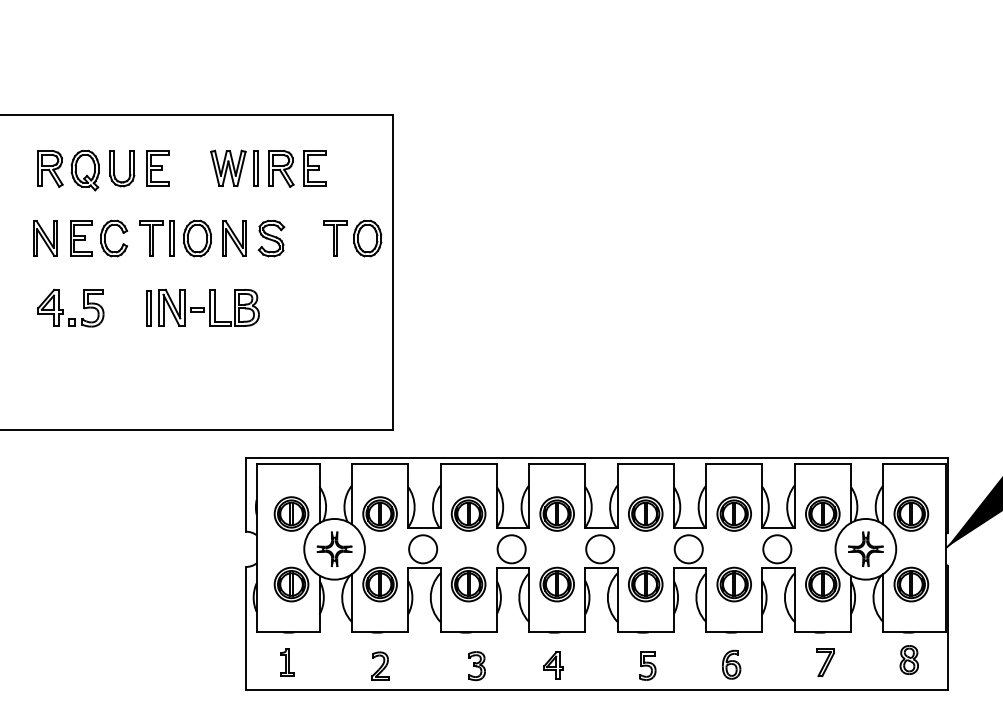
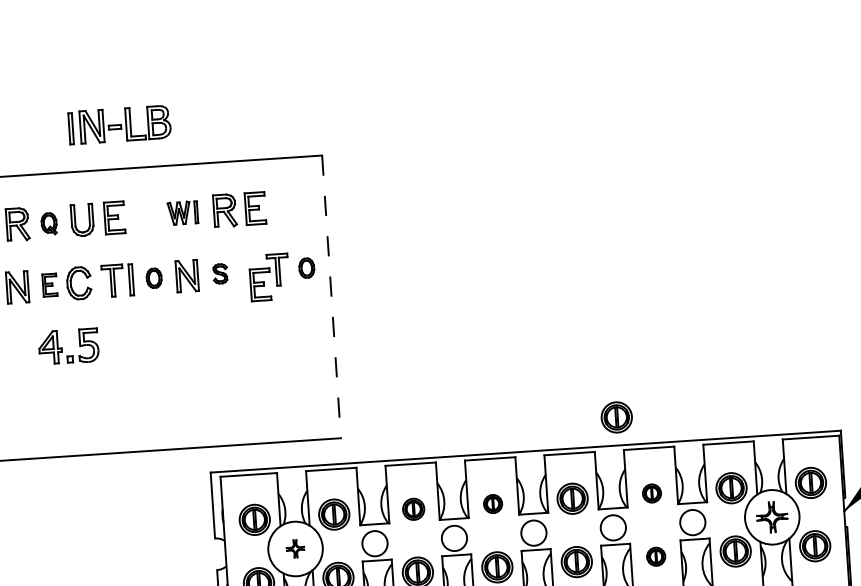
part: (234, 167) -> (182, 212), size x0.7
part: (84, 170) -> (48, 223), size x0.6
part: (81, 238) -> (49, 285), size x0.7
part: (197, 238) -> (154, 278), size x0.6
part: (271, 238) -> (220, 273), size x0.6
part: (367, 238) -> (306, 268), size x0.6
part: (314, 253) -> (259, 284), added
line: (393, 272) -> (331, 297), solid -> dashed
part: (202, 307) -> (119, 124), moved
part: (63, 309) -> (62, 348), moved
part: (700, 426) -> (616, 416), added
part: (468, 513) -> (413, 508), size x0.7
part: (556, 513) -> (492, 503), size x0.6
part: (733, 513) -> (651, 493), size x0.6
part: (334, 548) -> (295, 548), size x0.6
part: (733, 584) -> (655, 556), size x0.6

